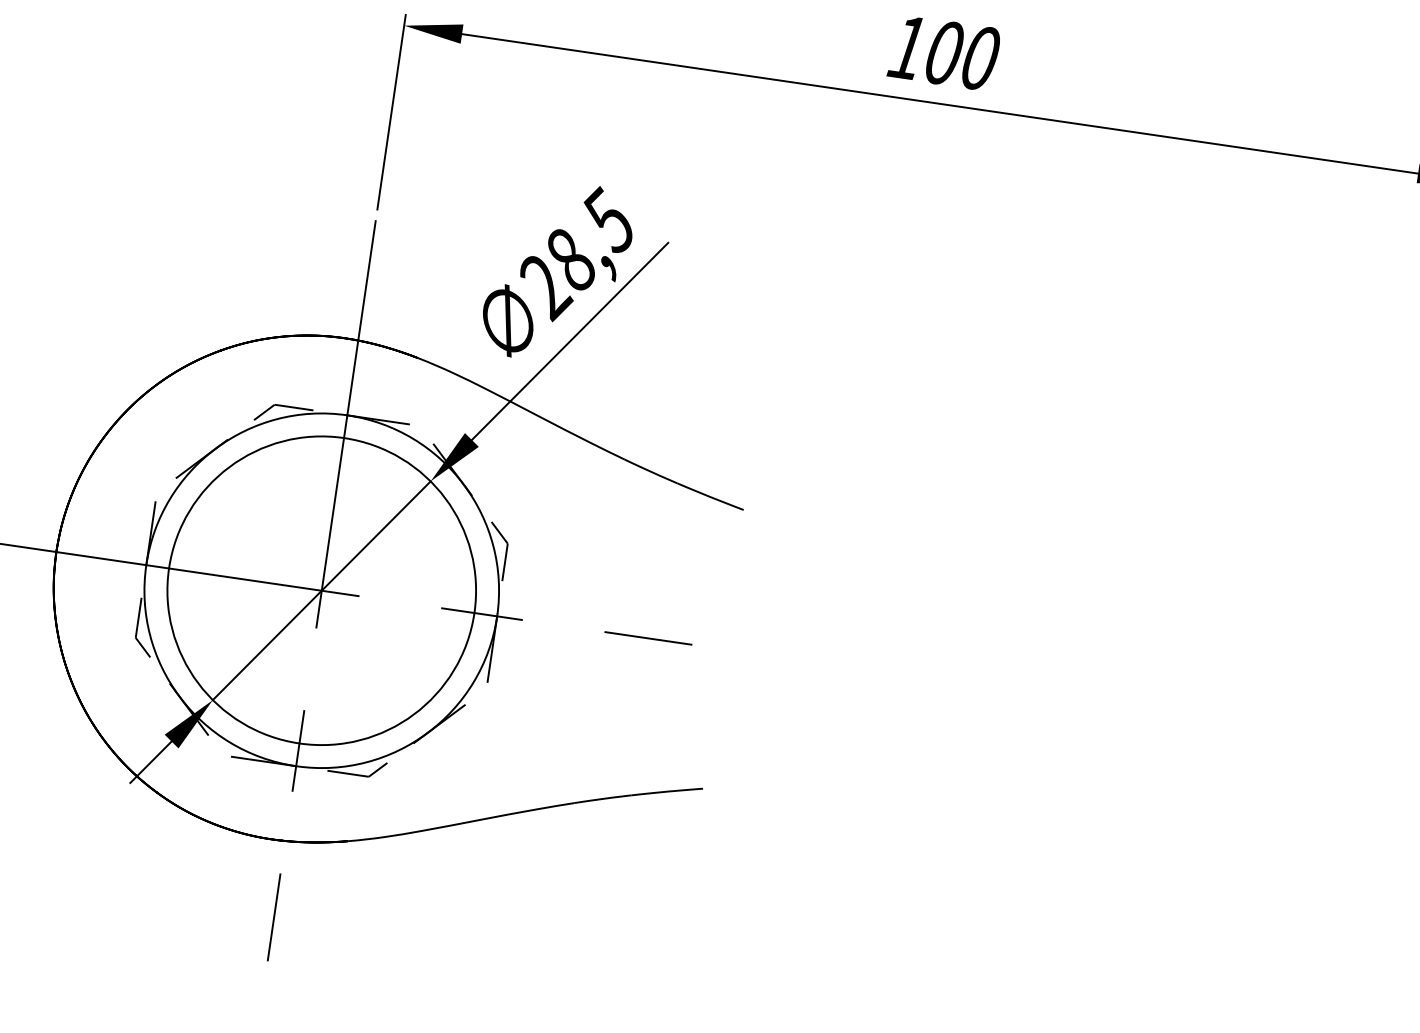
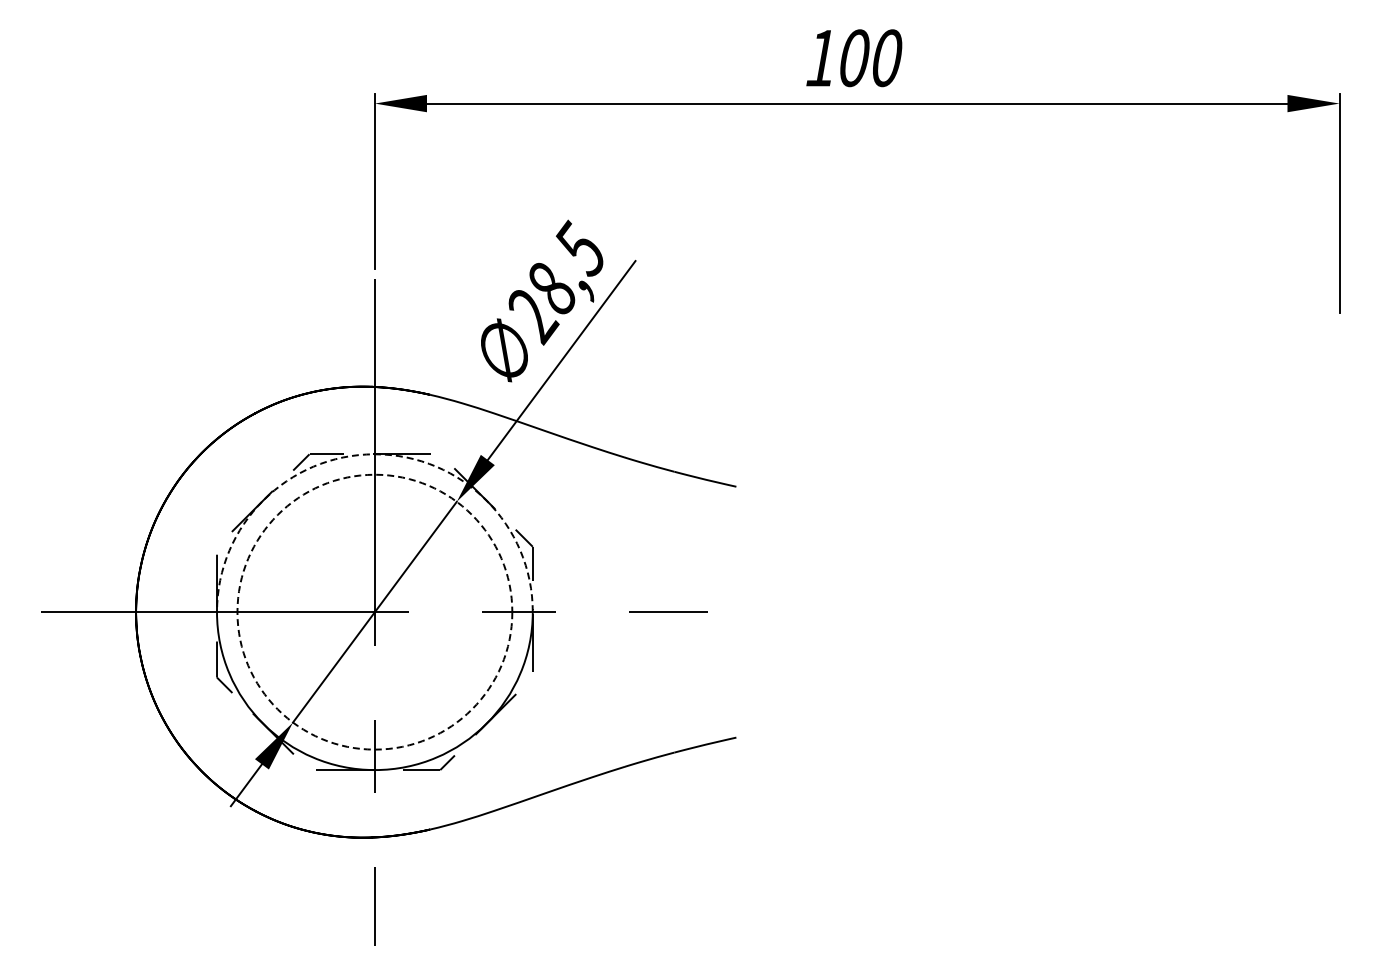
arc: (346, 415) -> (374, 454), solid -> dashed
circle: (321, 589) -> (374, 611), solid -> dashed

